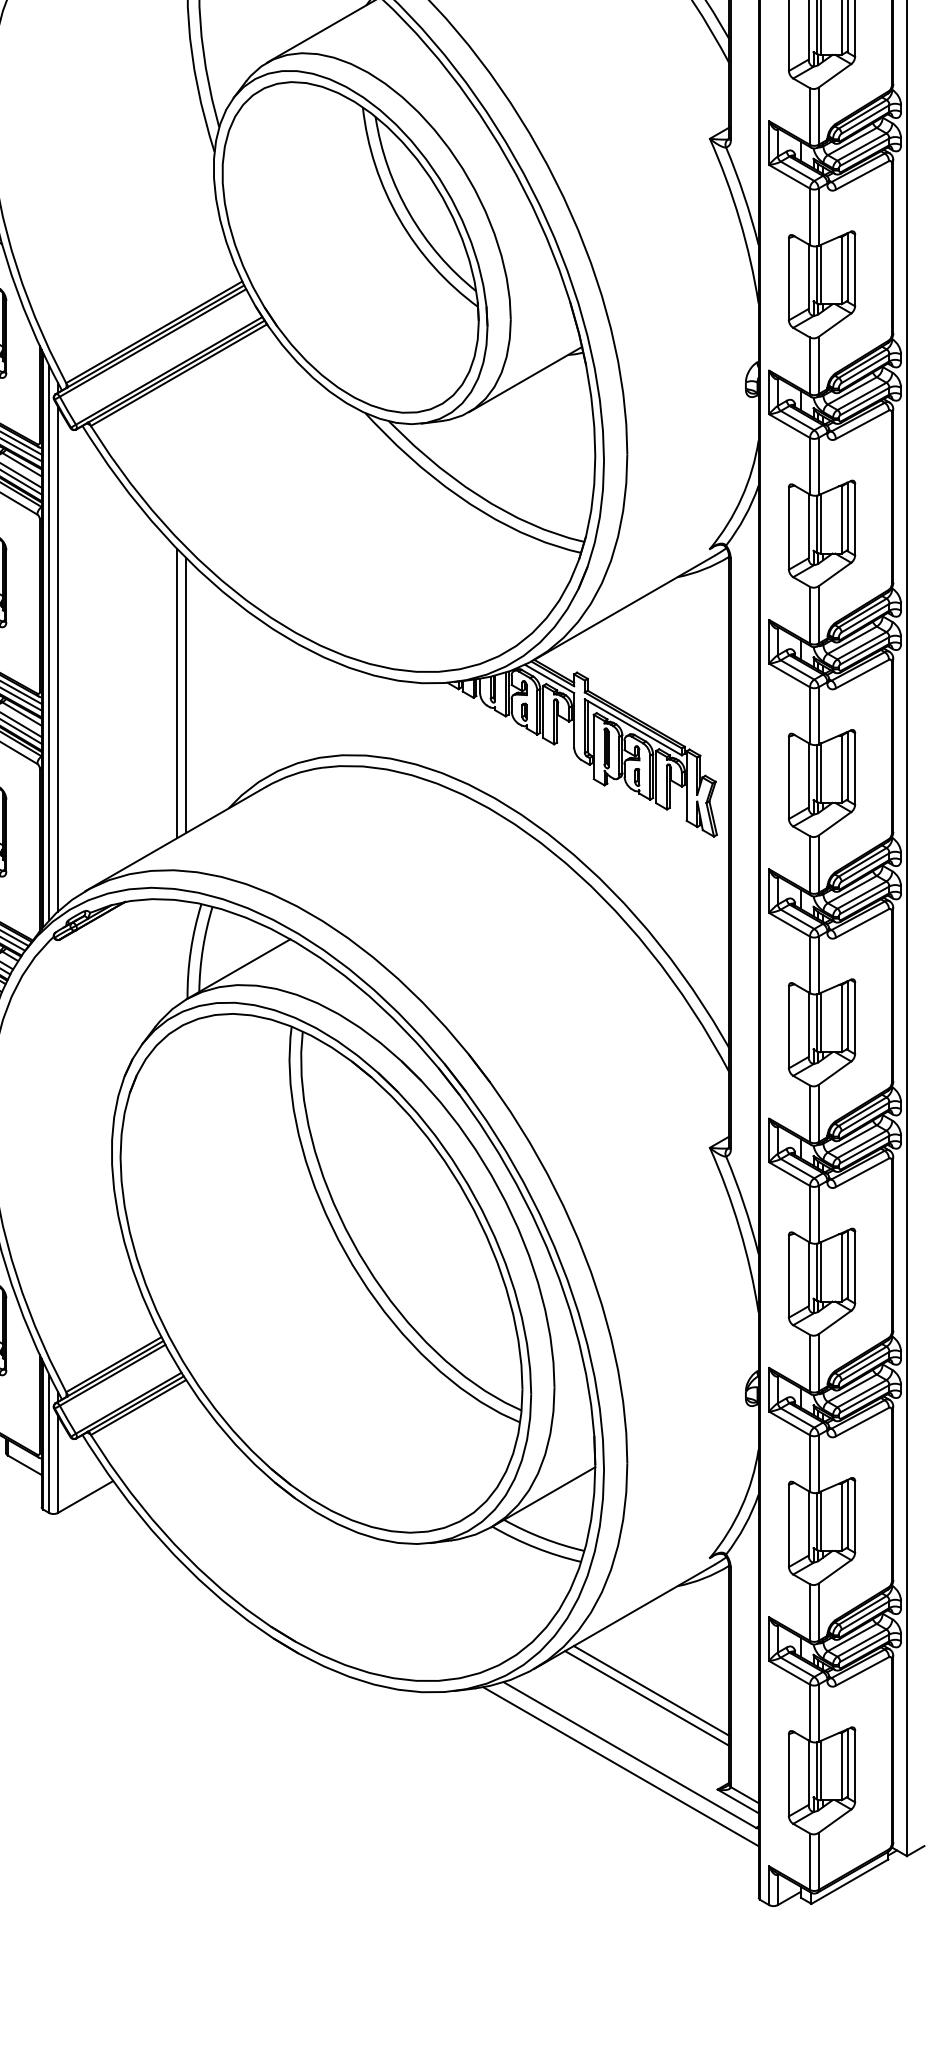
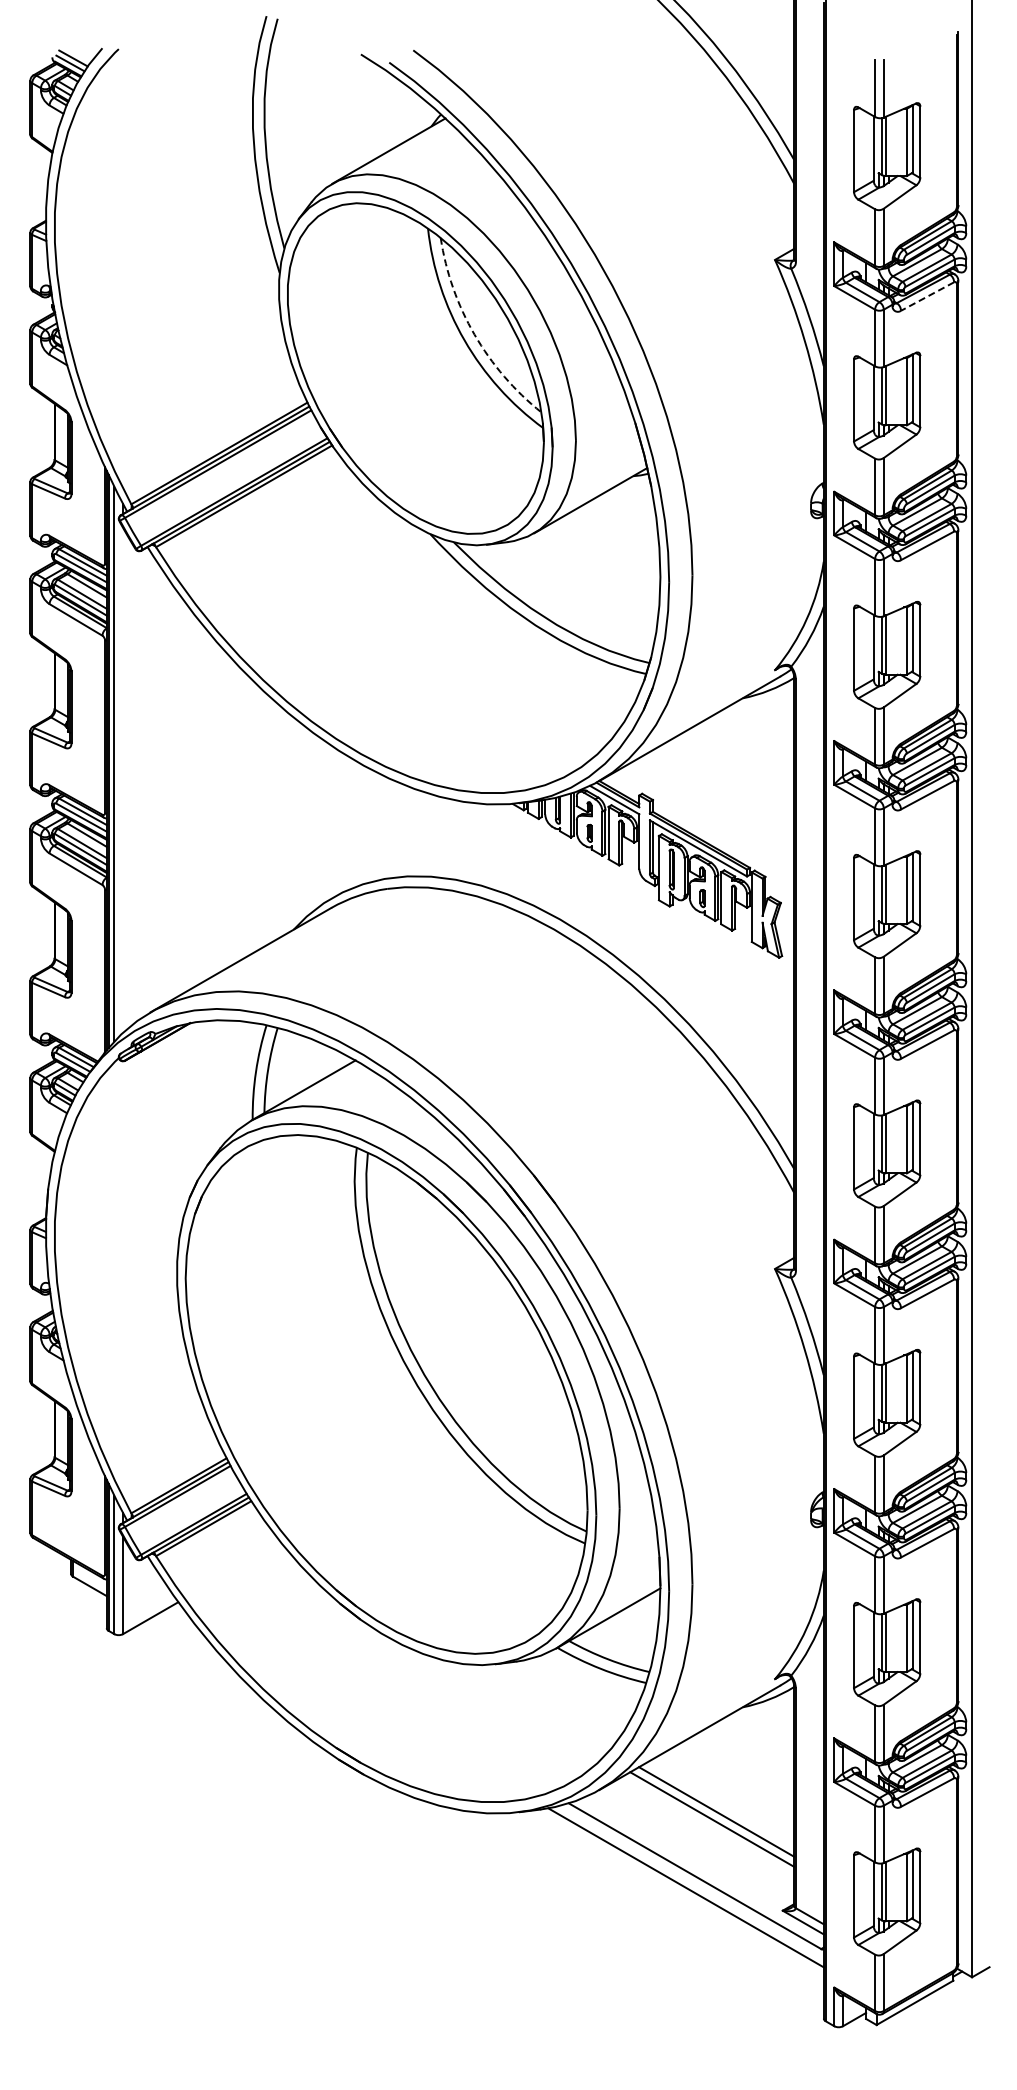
line: (862, 175) -> (927, 296), solid -> dashed
arc: (409, 213) -> (474, 334), solid -> dashed
line: (58, 658) -> (123, 779), removed
line: (177, 693) -> (242, 814), removed
line: (186, 695) -> (251, 816), removed

